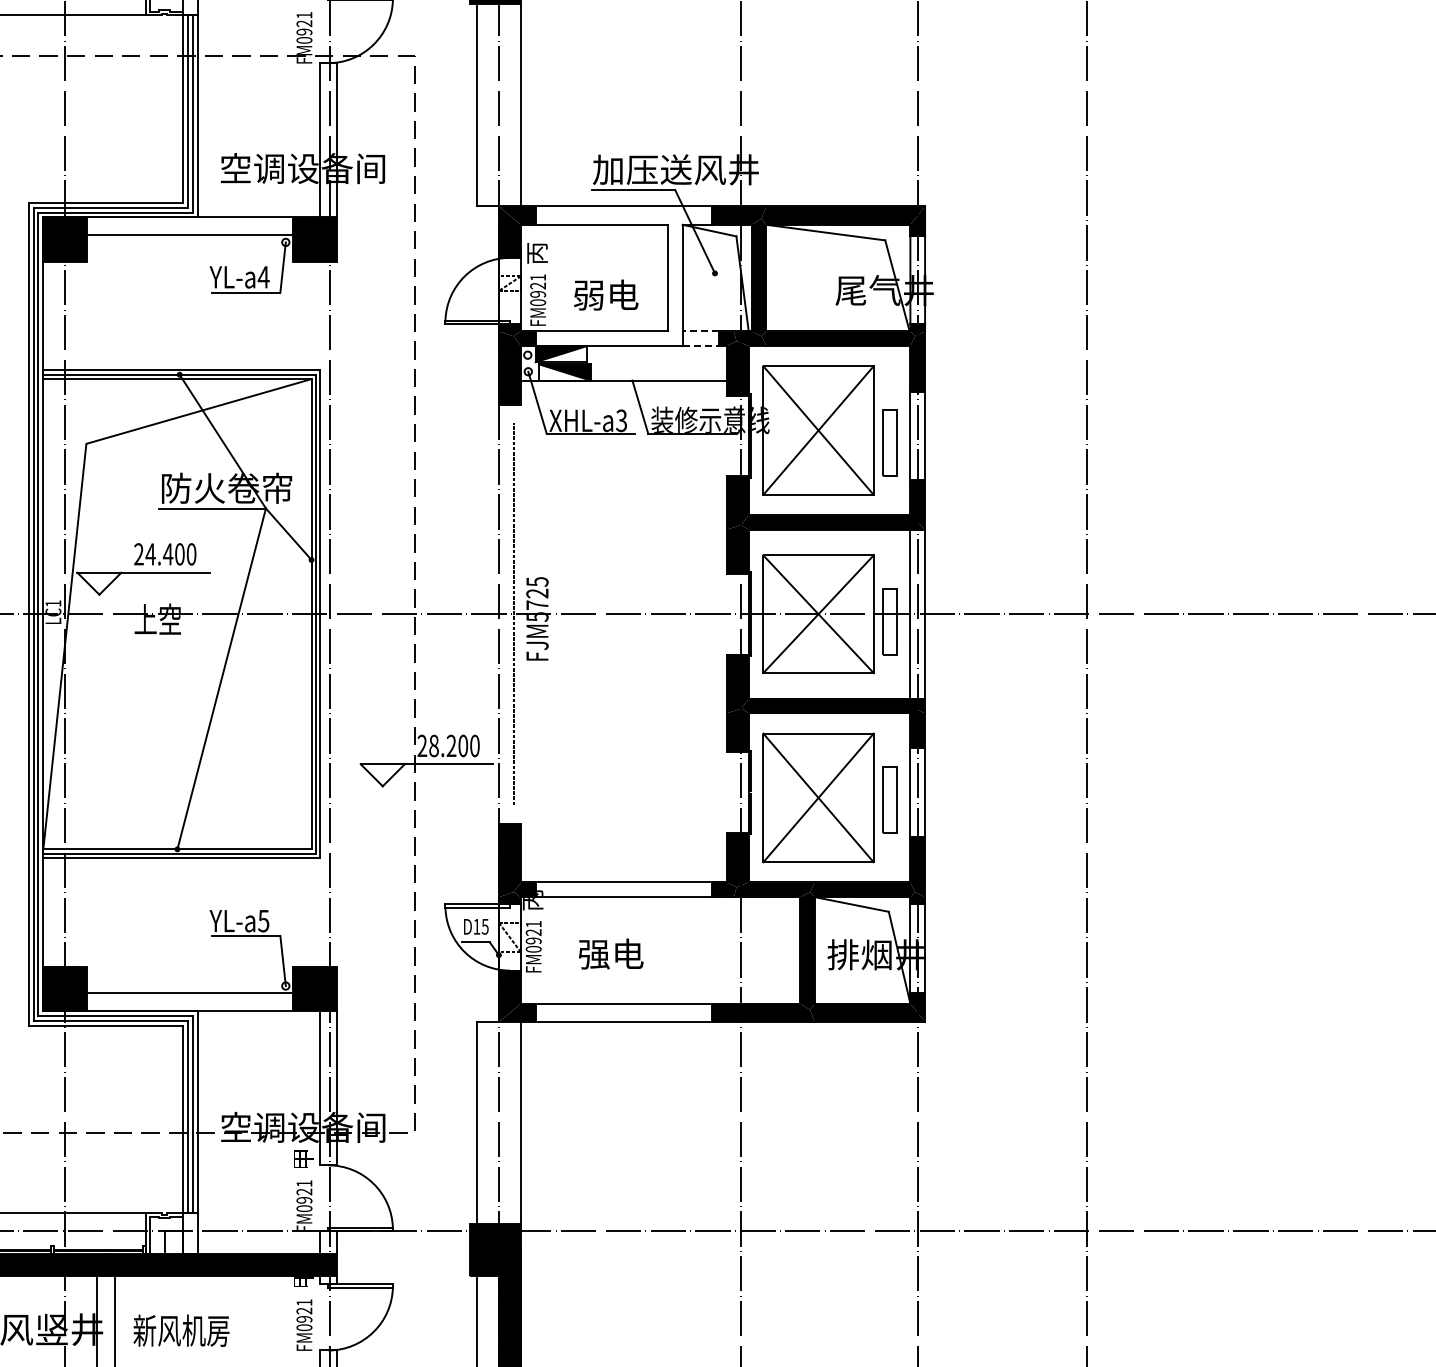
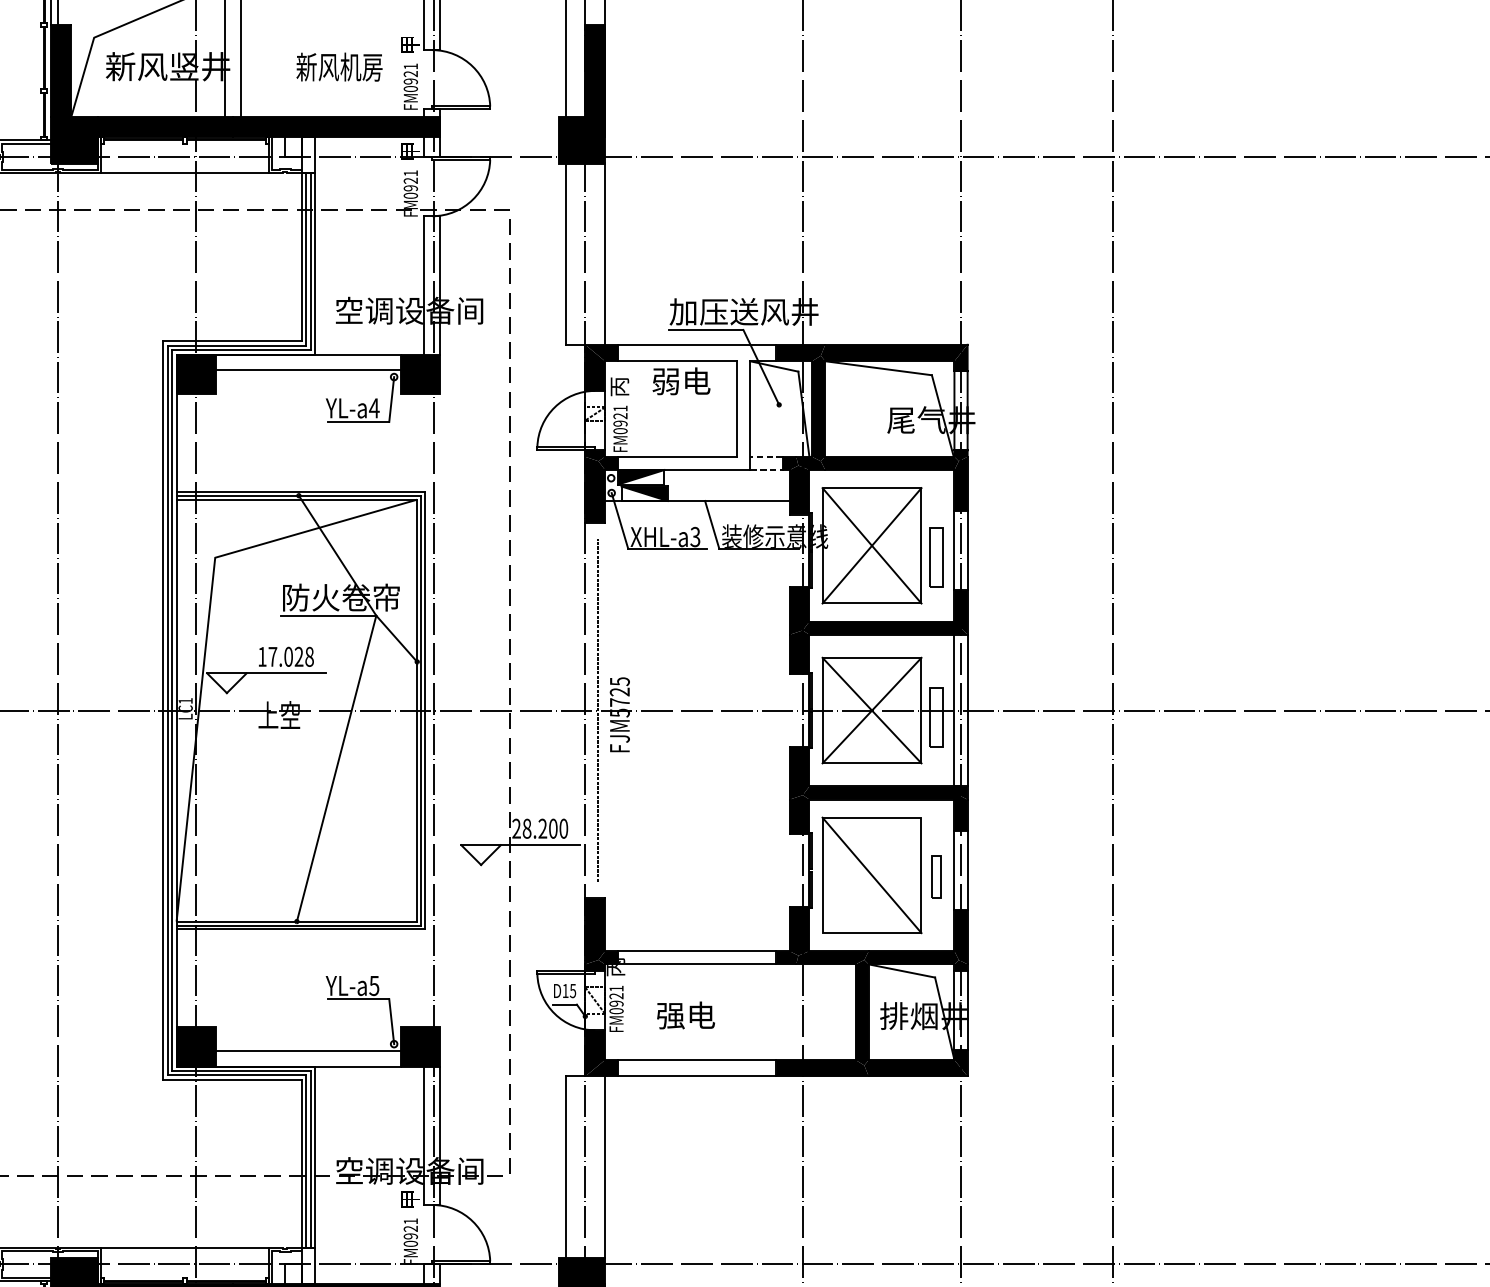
text: (606, 295) -> (681, 381), moved
text: (164, 553) -> (285, 656), 24.400 -> 17.028
line: (817, 798) -> (871, 875), removed
part: (890, 799) -> (936, 876), size x0.7

